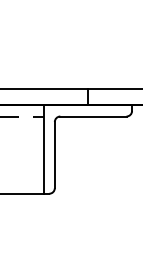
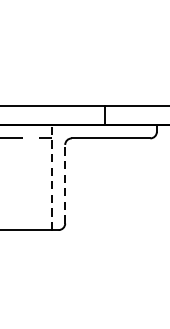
line: (43, 149) -> (51, 177), solid -> dashed
line: (54, 154) -> (64, 183), solid -> dashed

